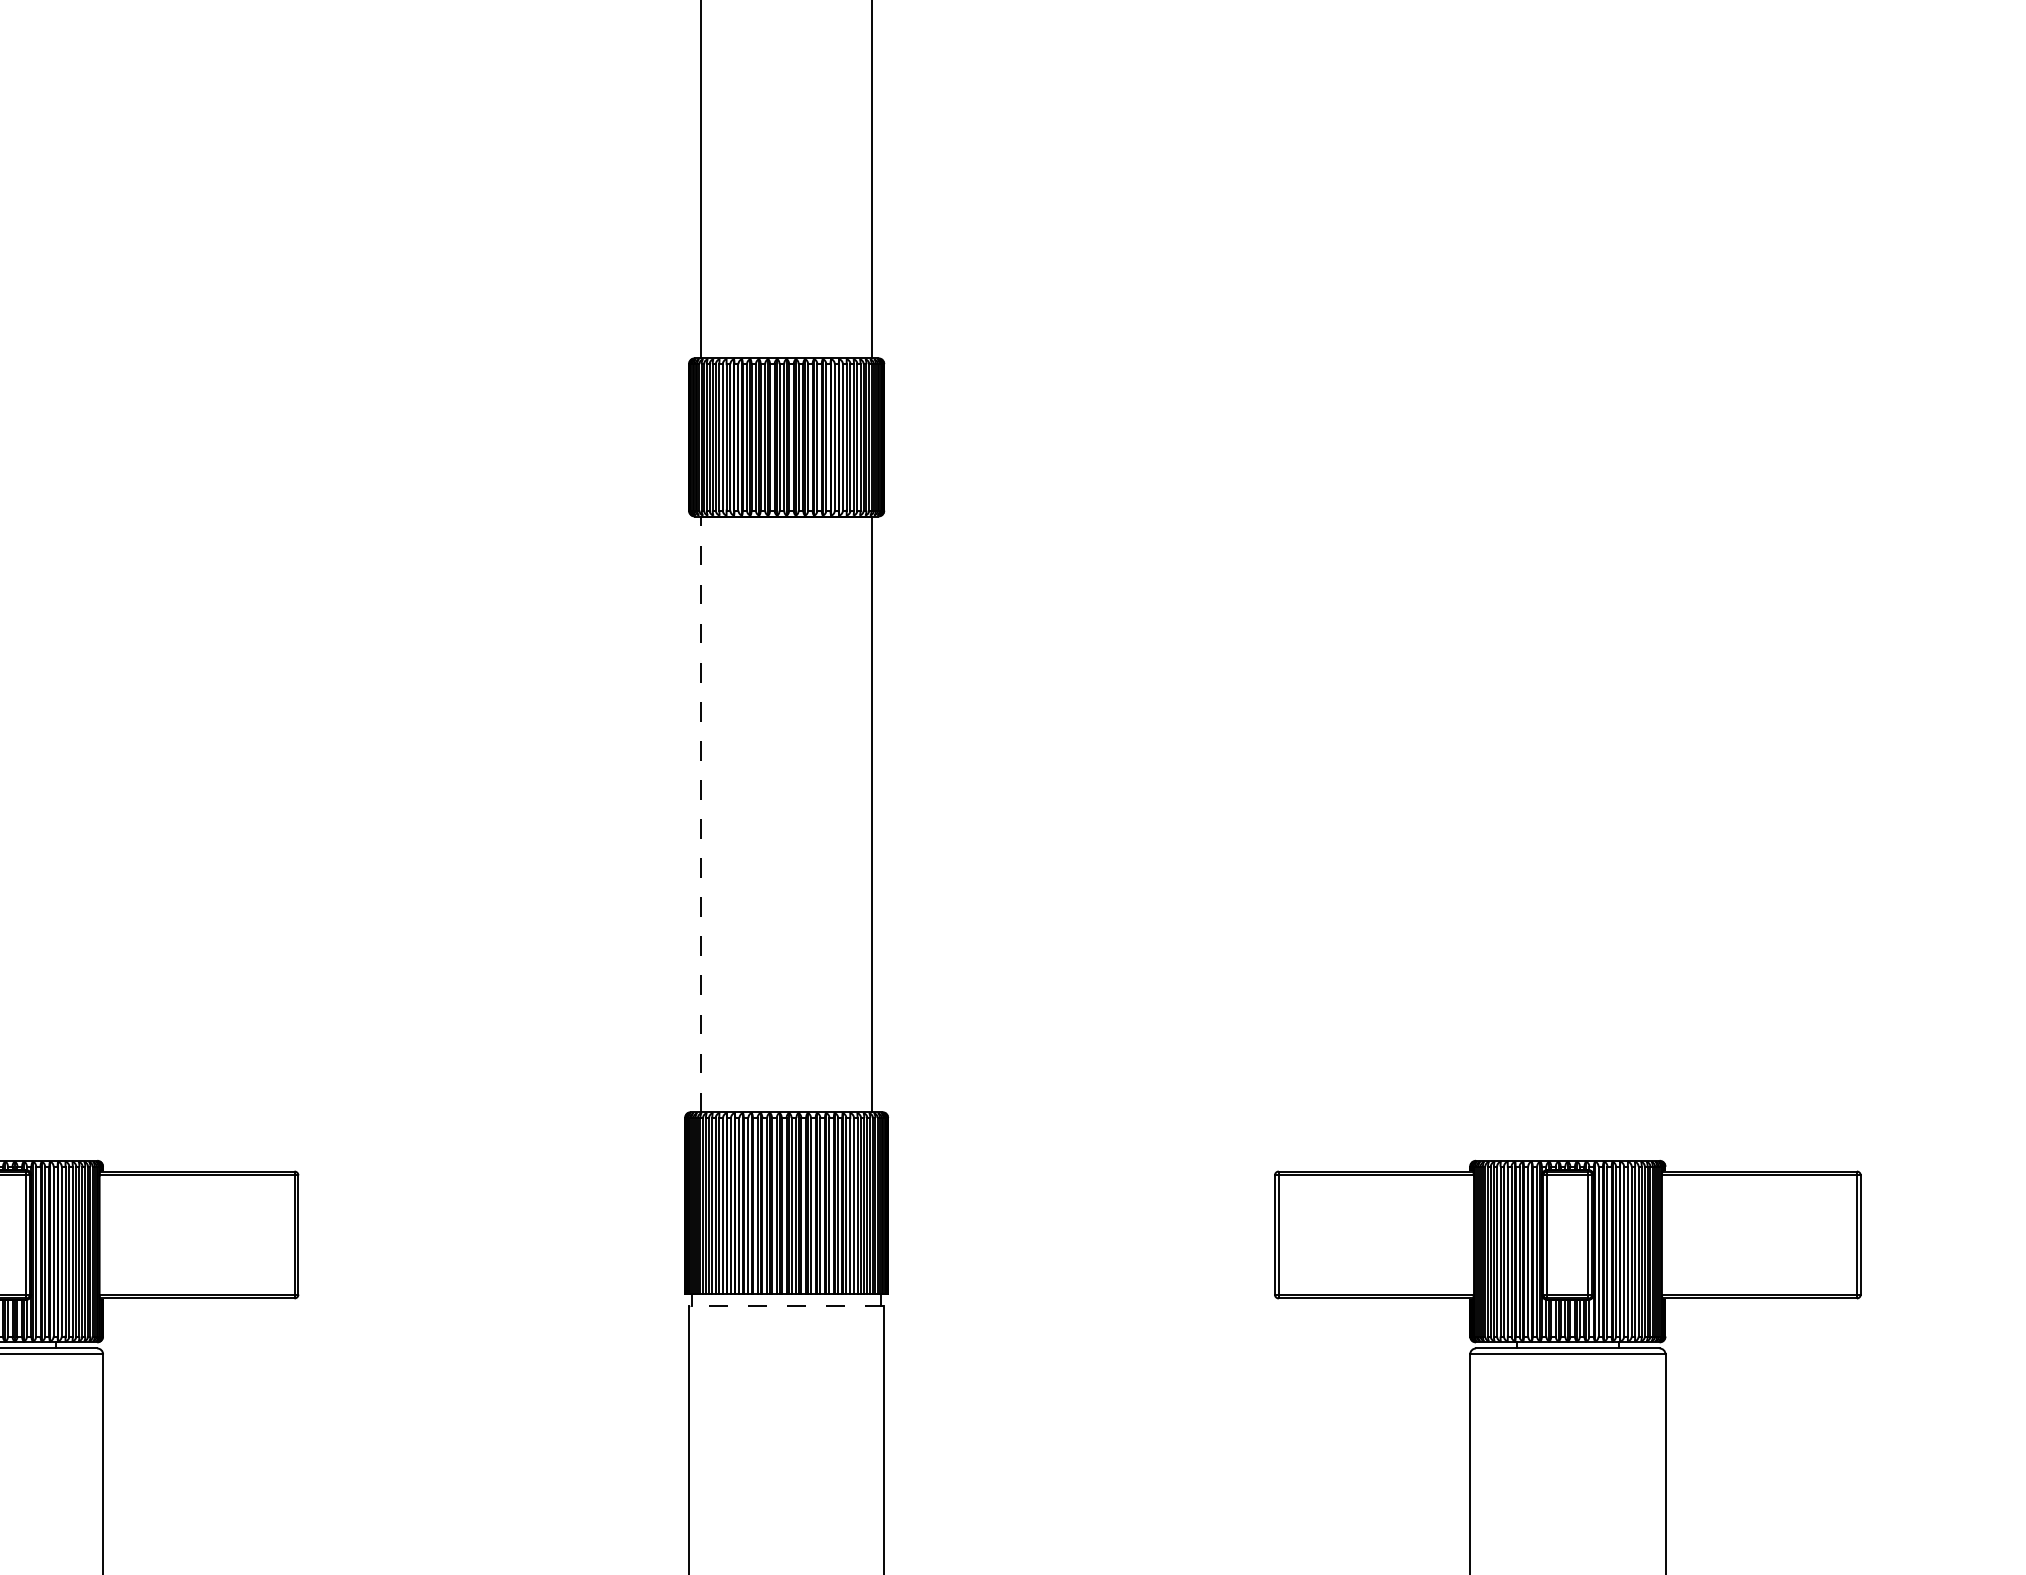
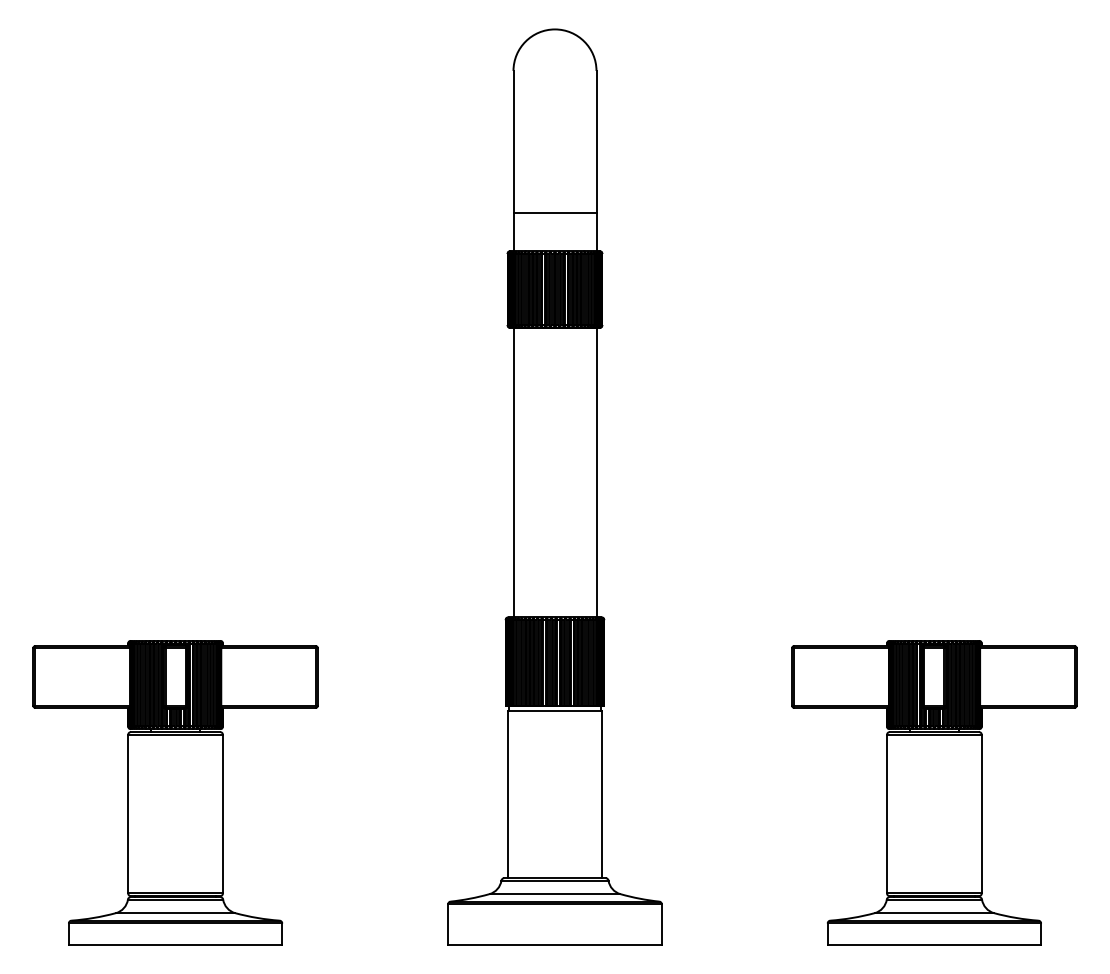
line: (785, 280) -> (554, 213), added
line: (701, 814) -> (513, 472), dashed -> solid
line: (785, 1306) -> (554, 711), dashed -> solid

